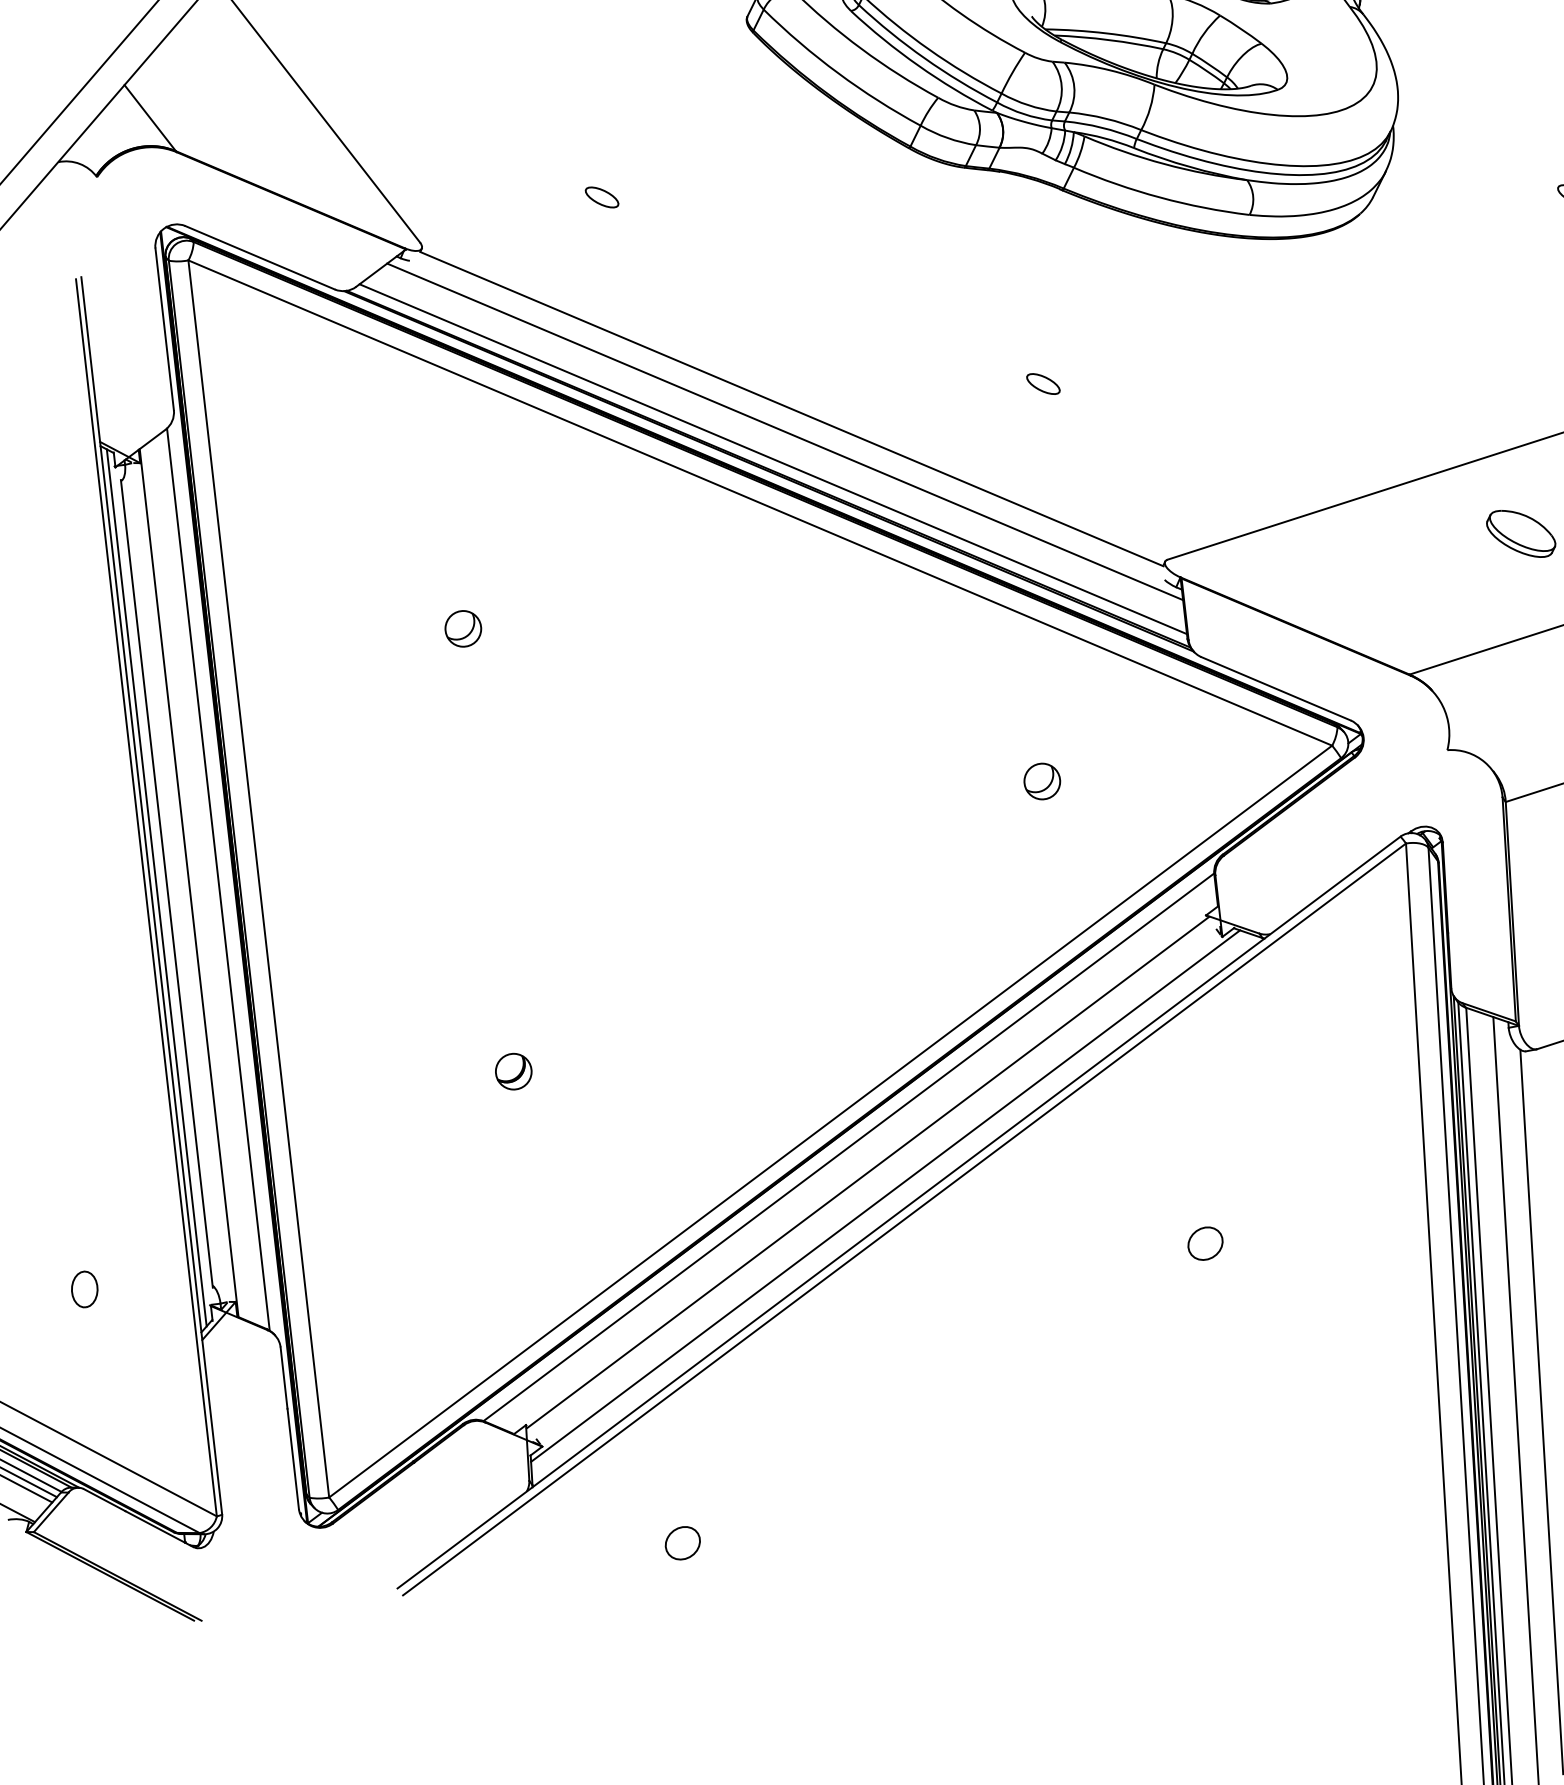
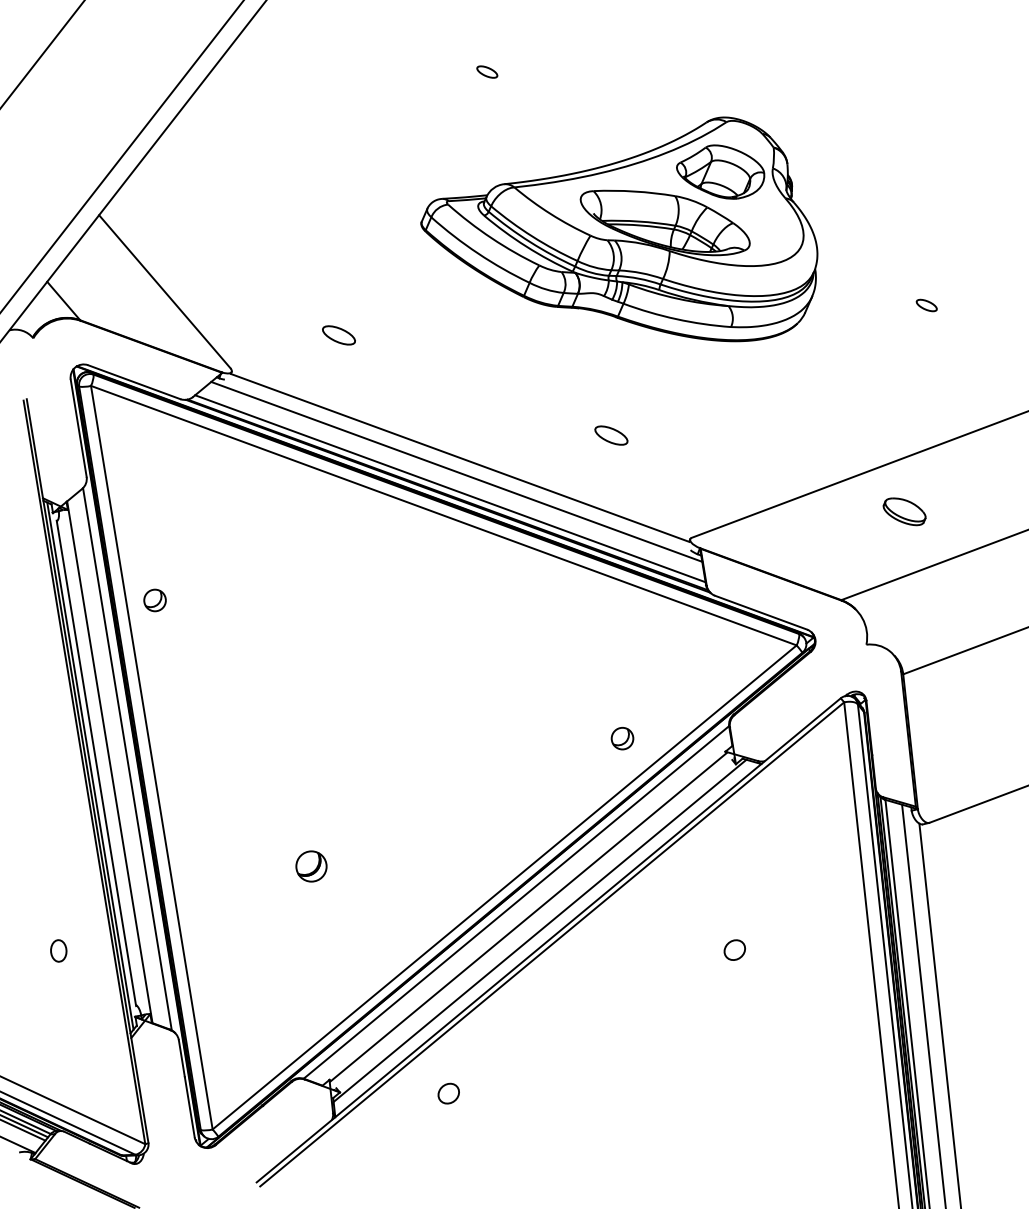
part: (602, 197) -> (339, 335), size x1.6
part: (1043, 382) -> (611, 434), size x1.6
part: (462, 628) -> (154, 600), moved
part: (1042, 781) -> (622, 738), moved
part: (513, 1071) -> (311, 866), size x1.4
part: (84, 1288) -> (58, 950), moved
part: (682, 1542) -> (448, 1093), moved

